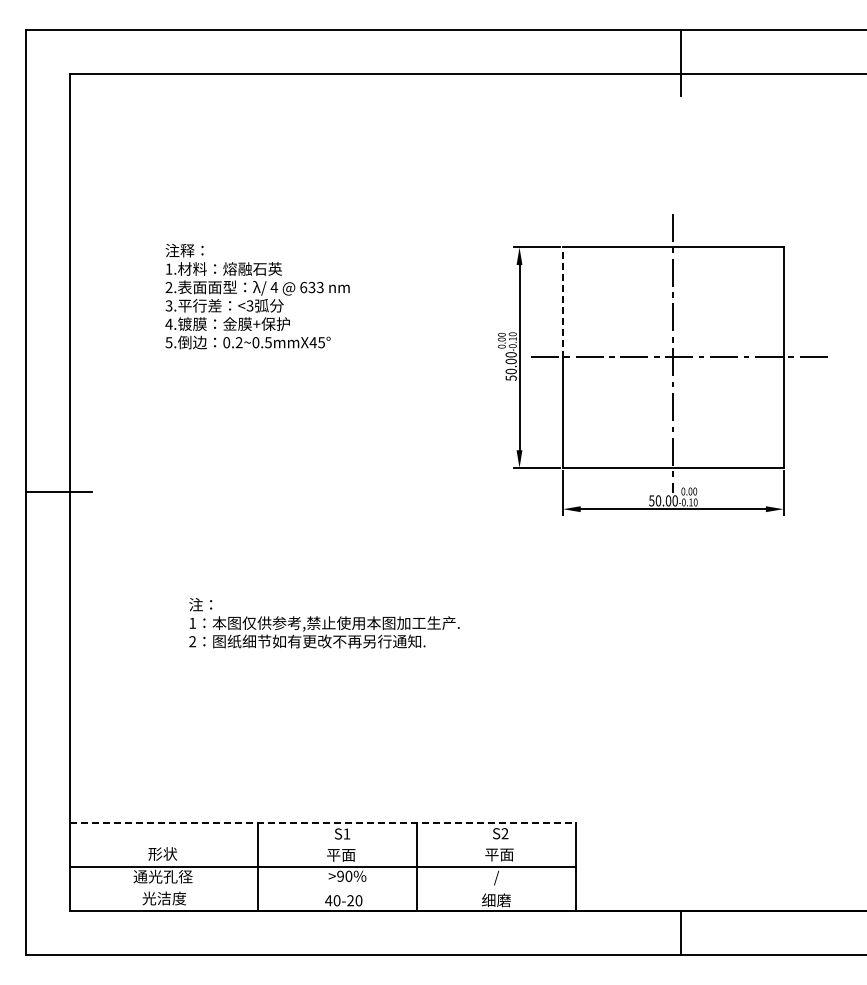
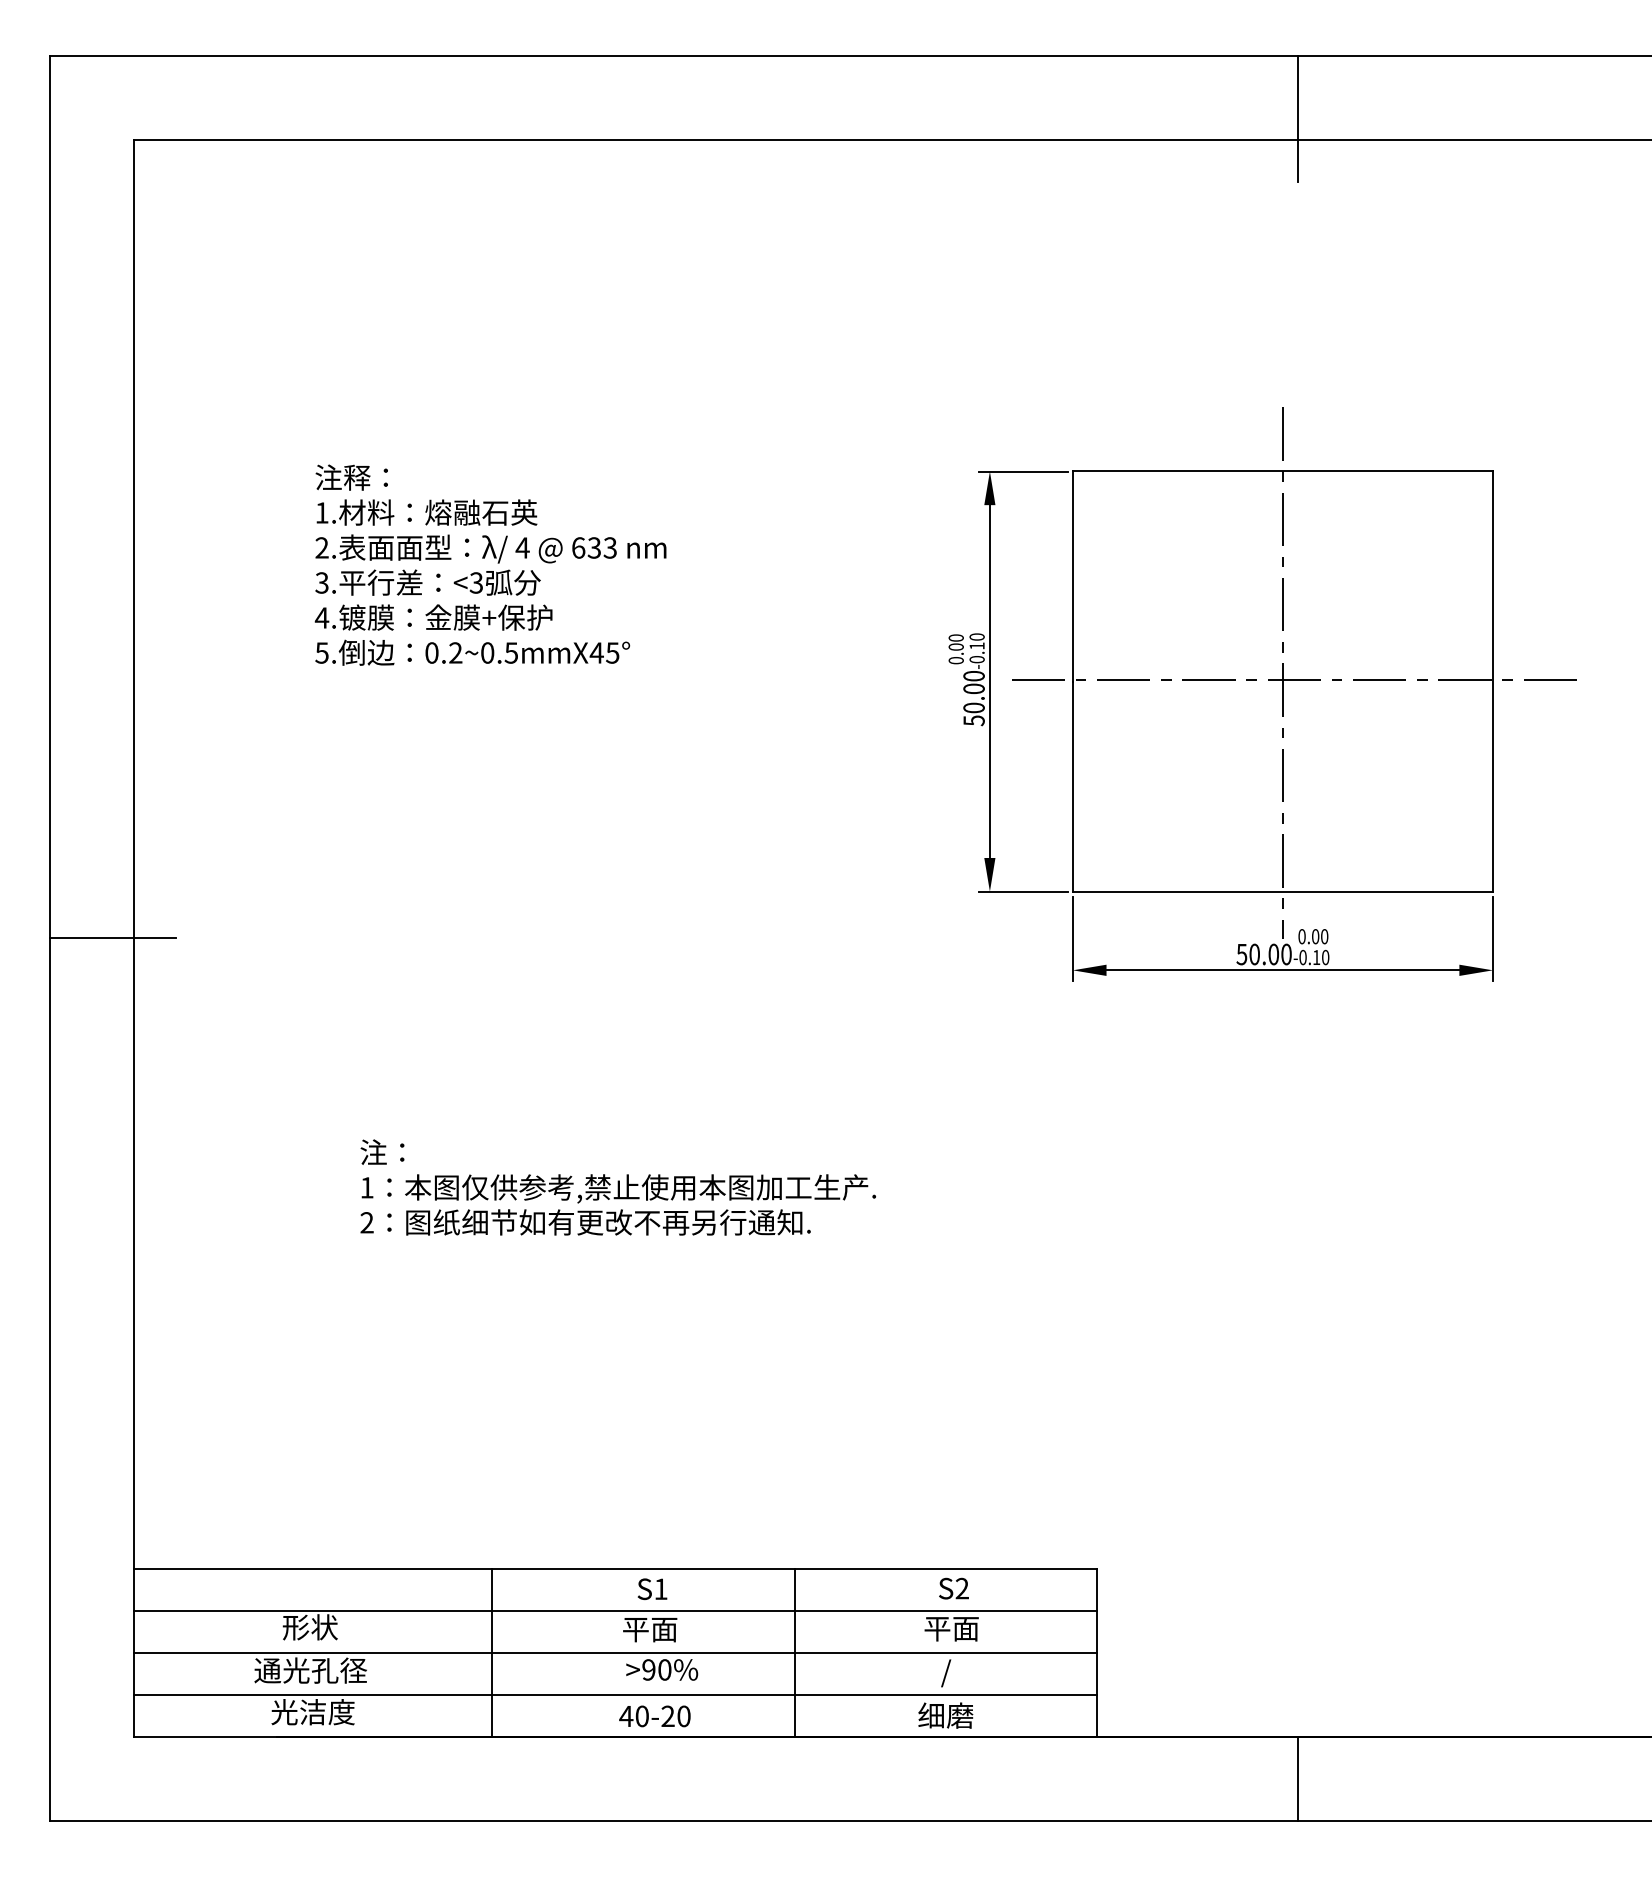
line: (563, 302) -> (1073, 576), dashed -> solid
line: (323, 823) -> (616, 1569), dashed -> solid
line: (322, 845) -> (614, 1611), added
line: (322, 889) -> (614, 1694), added

